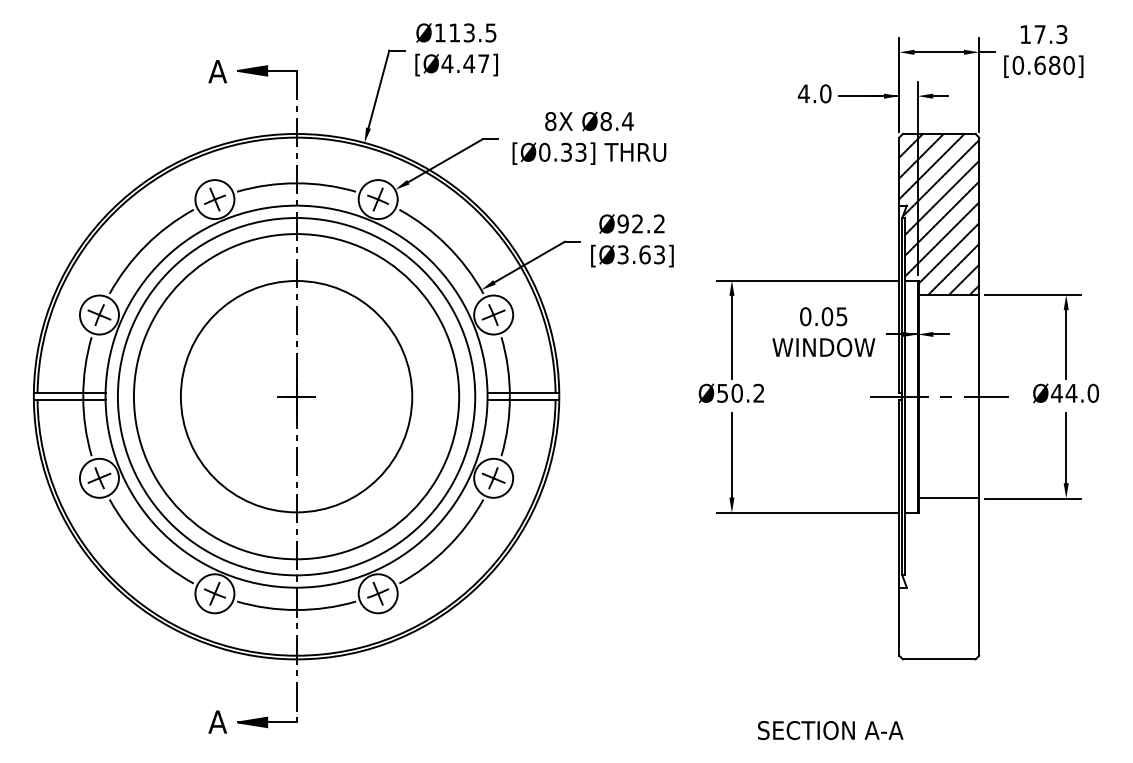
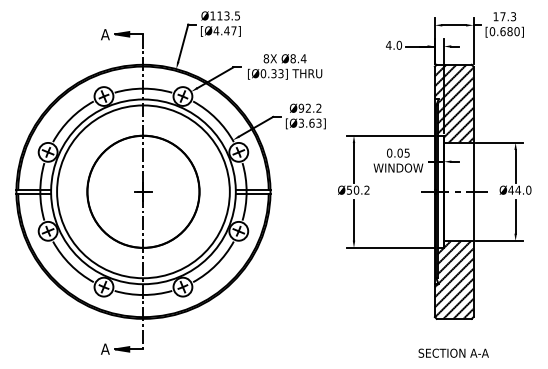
circle: (296, 395) -> (143, 191), size x0.71
hatch: (937, 577) -> (453, 279), added
text: (830, 728) -> (453, 352), moved

